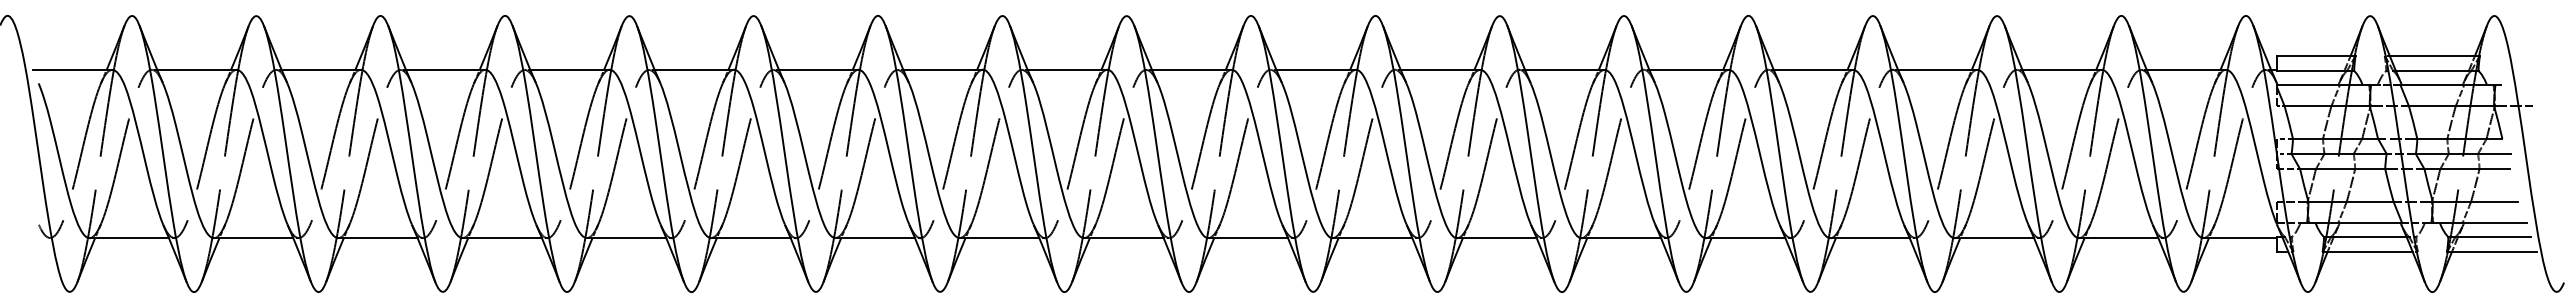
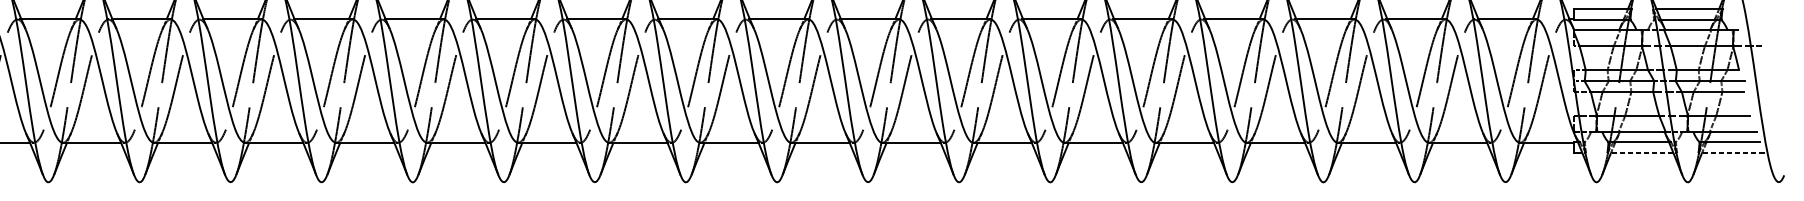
line: (2367, 252) -> (1640, 153), solid -> dashed
line: (2491, 252) -> (1731, 153), solid -> dashed

